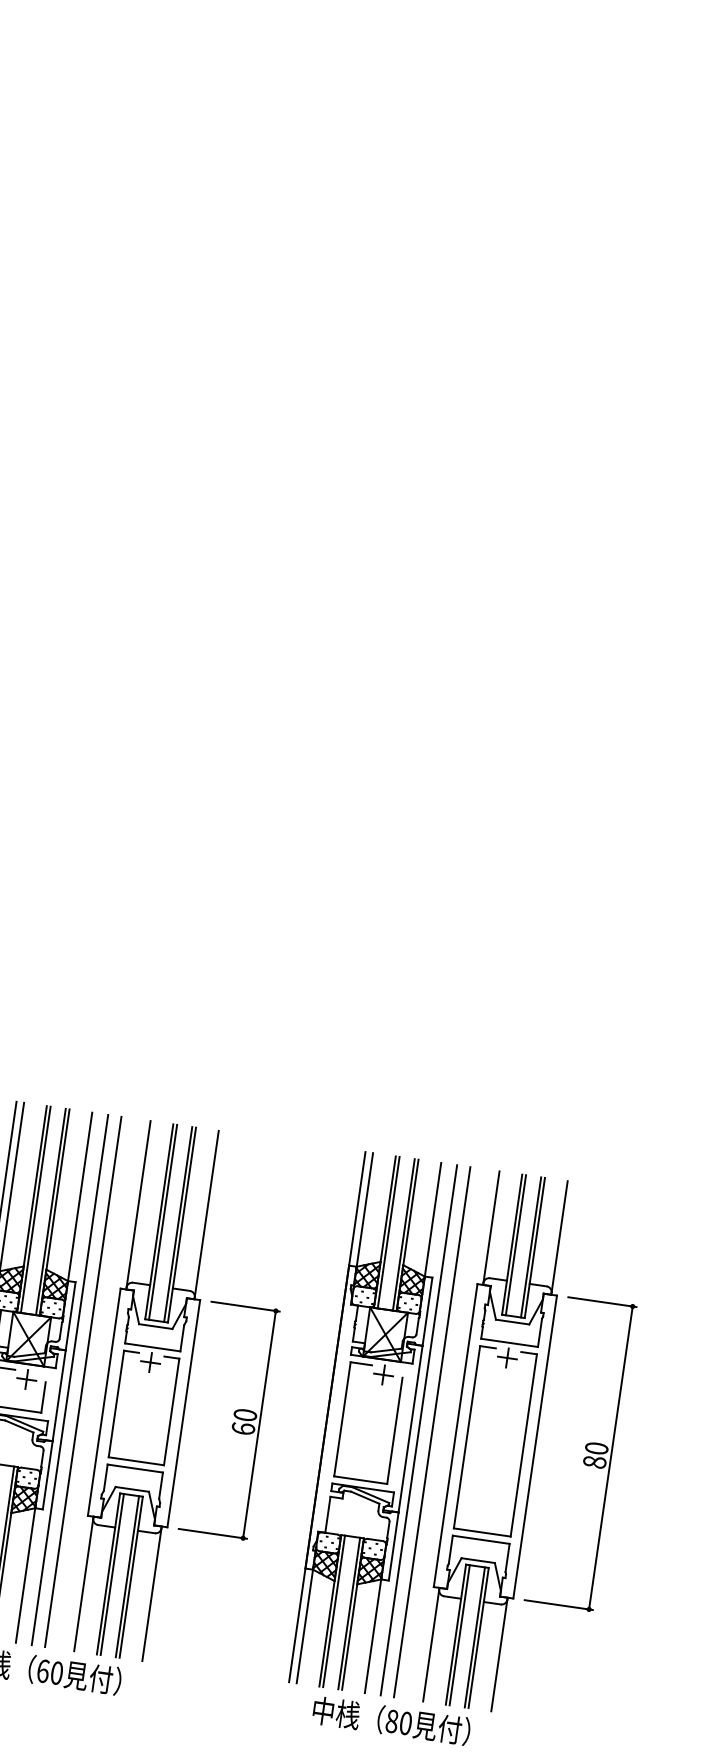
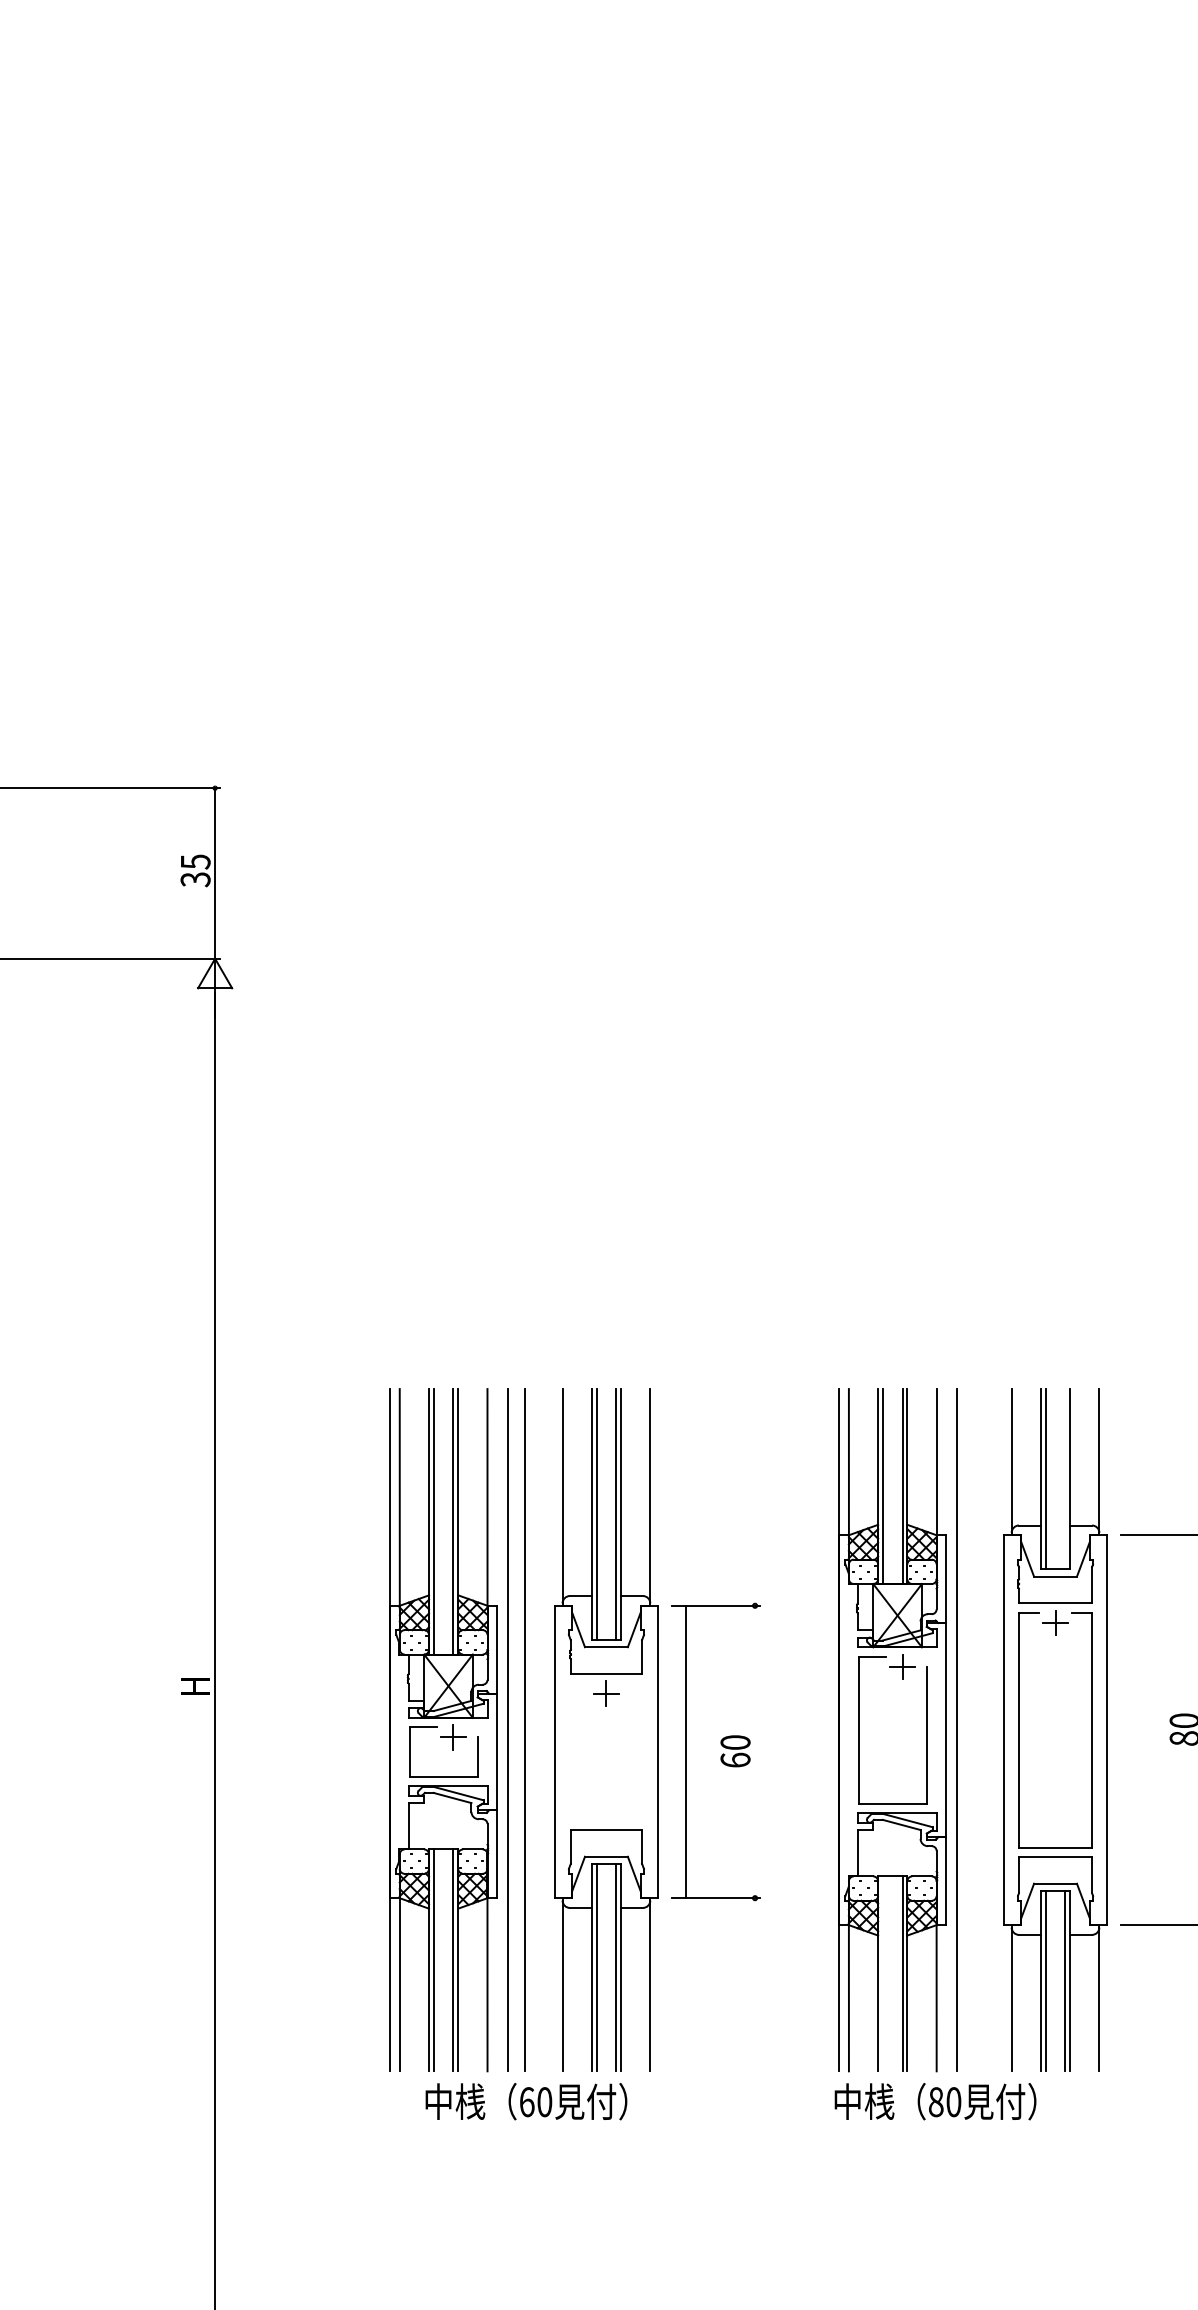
line: (531, 1247) -> (1065, 1479), removed
part: (116, 1403) -> (571, 1751), removed
line: (259, 1424) -> (686, 1751), moved
line: (431, 1431) -> (973, 1729), removed
line: (334, 1611) -> (883, 1973), removed
text: (391, 1720) -> (935, 2101), moved

